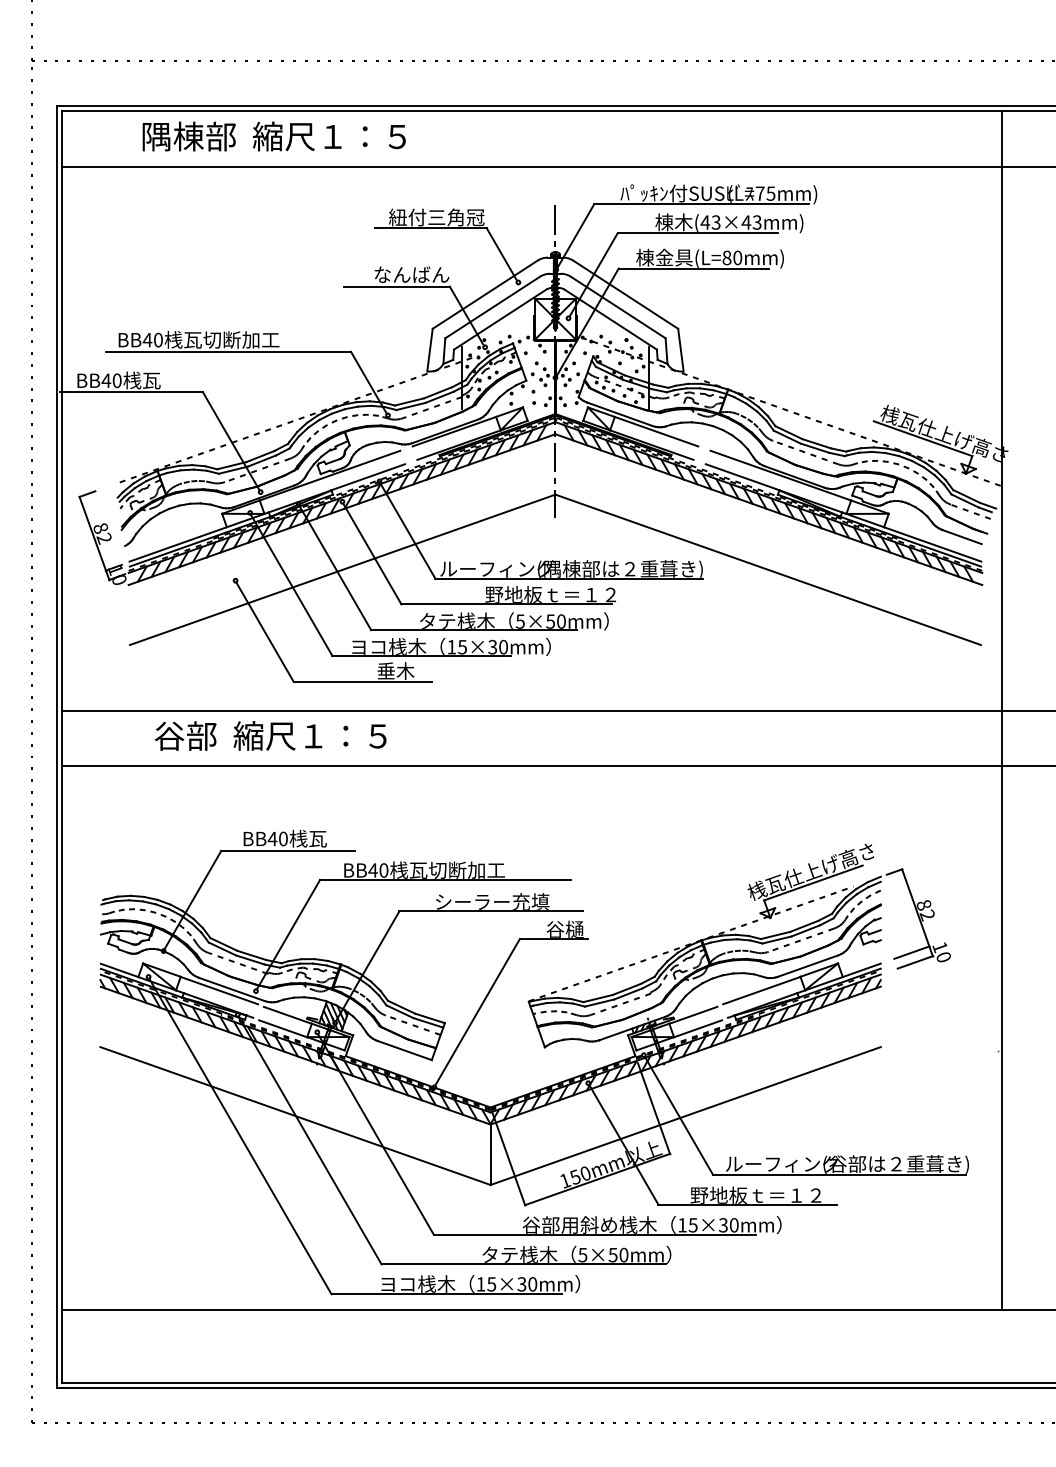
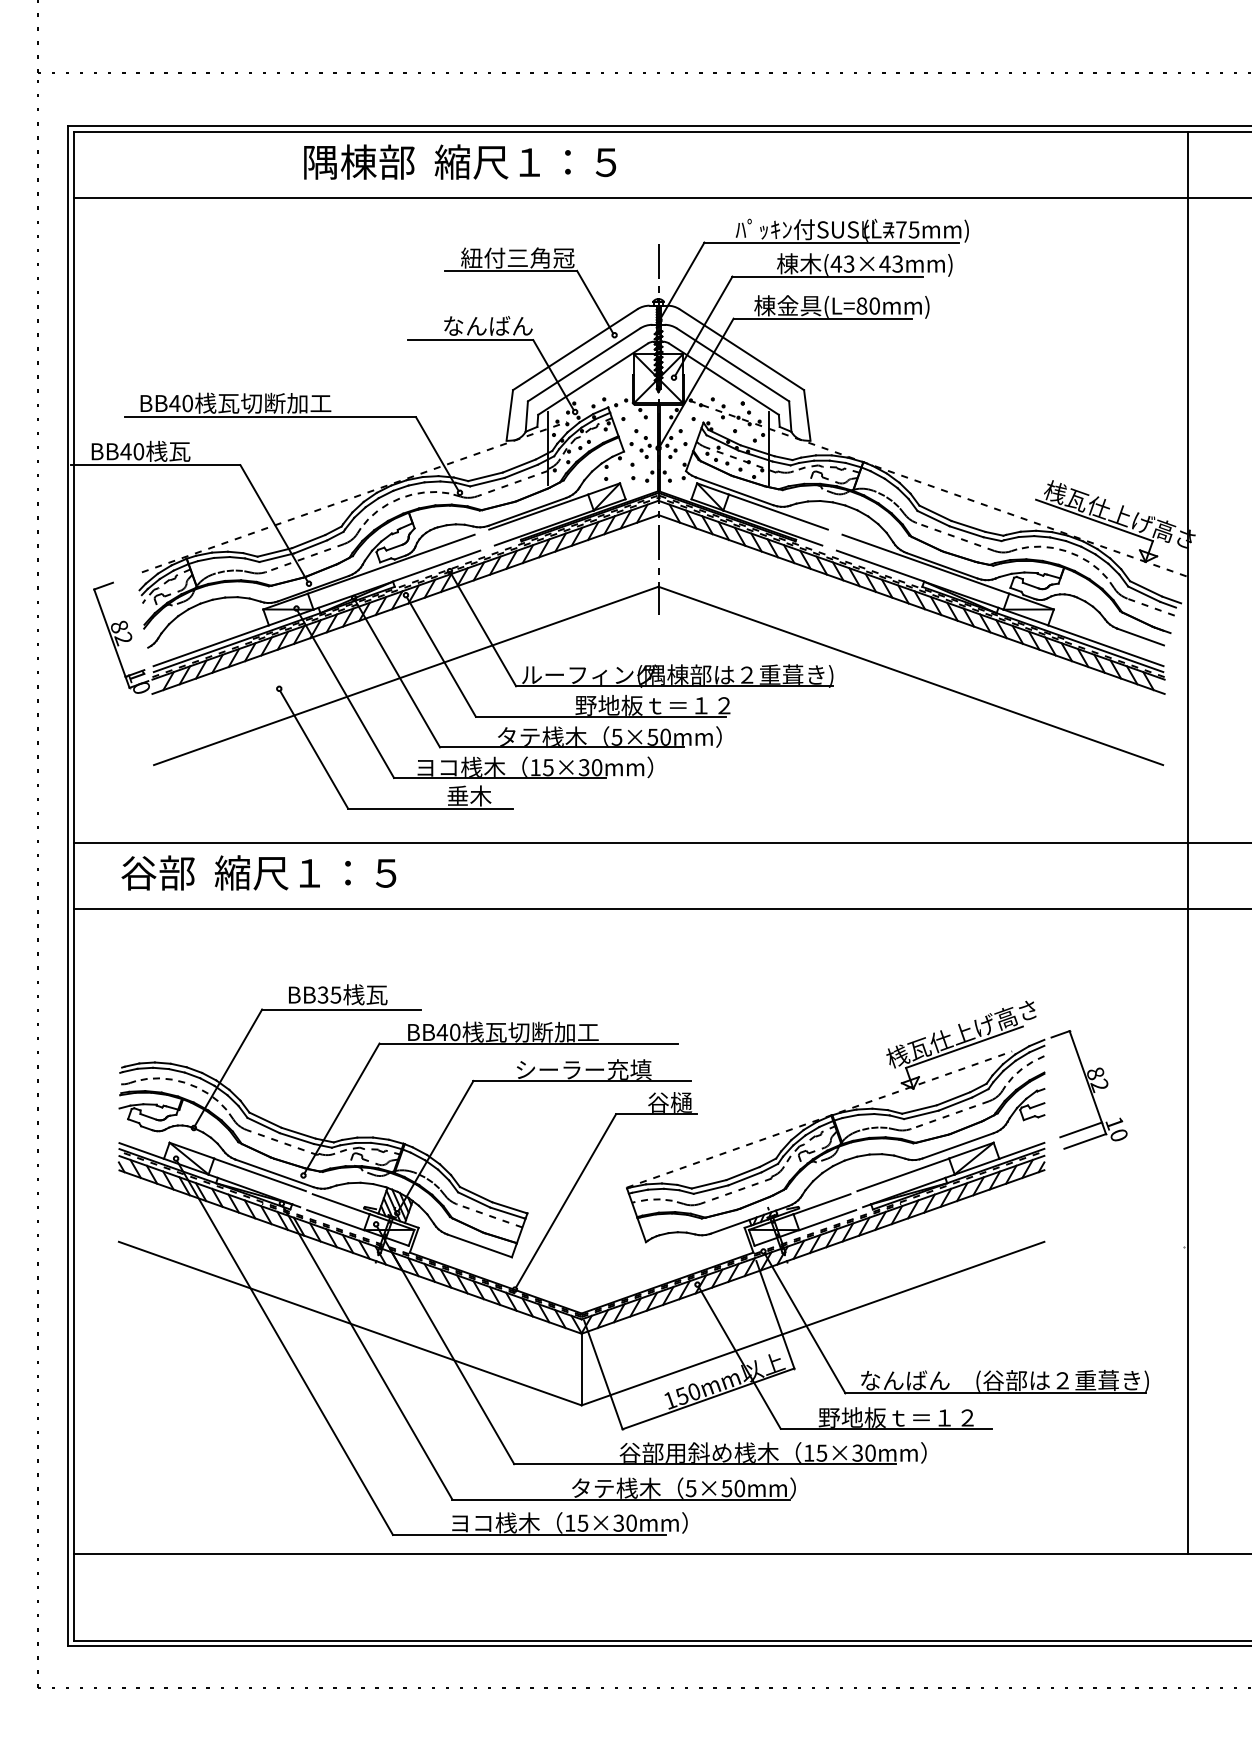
text: (274, 136) -> (460, 161), moved
text: (270, 735) -> (258, 872), moved
text: (277, 838) -> (329, 994), BB40 -> BB35
text: (782, 1164) -> (927, 1380), ルーフィング -> なんばん

